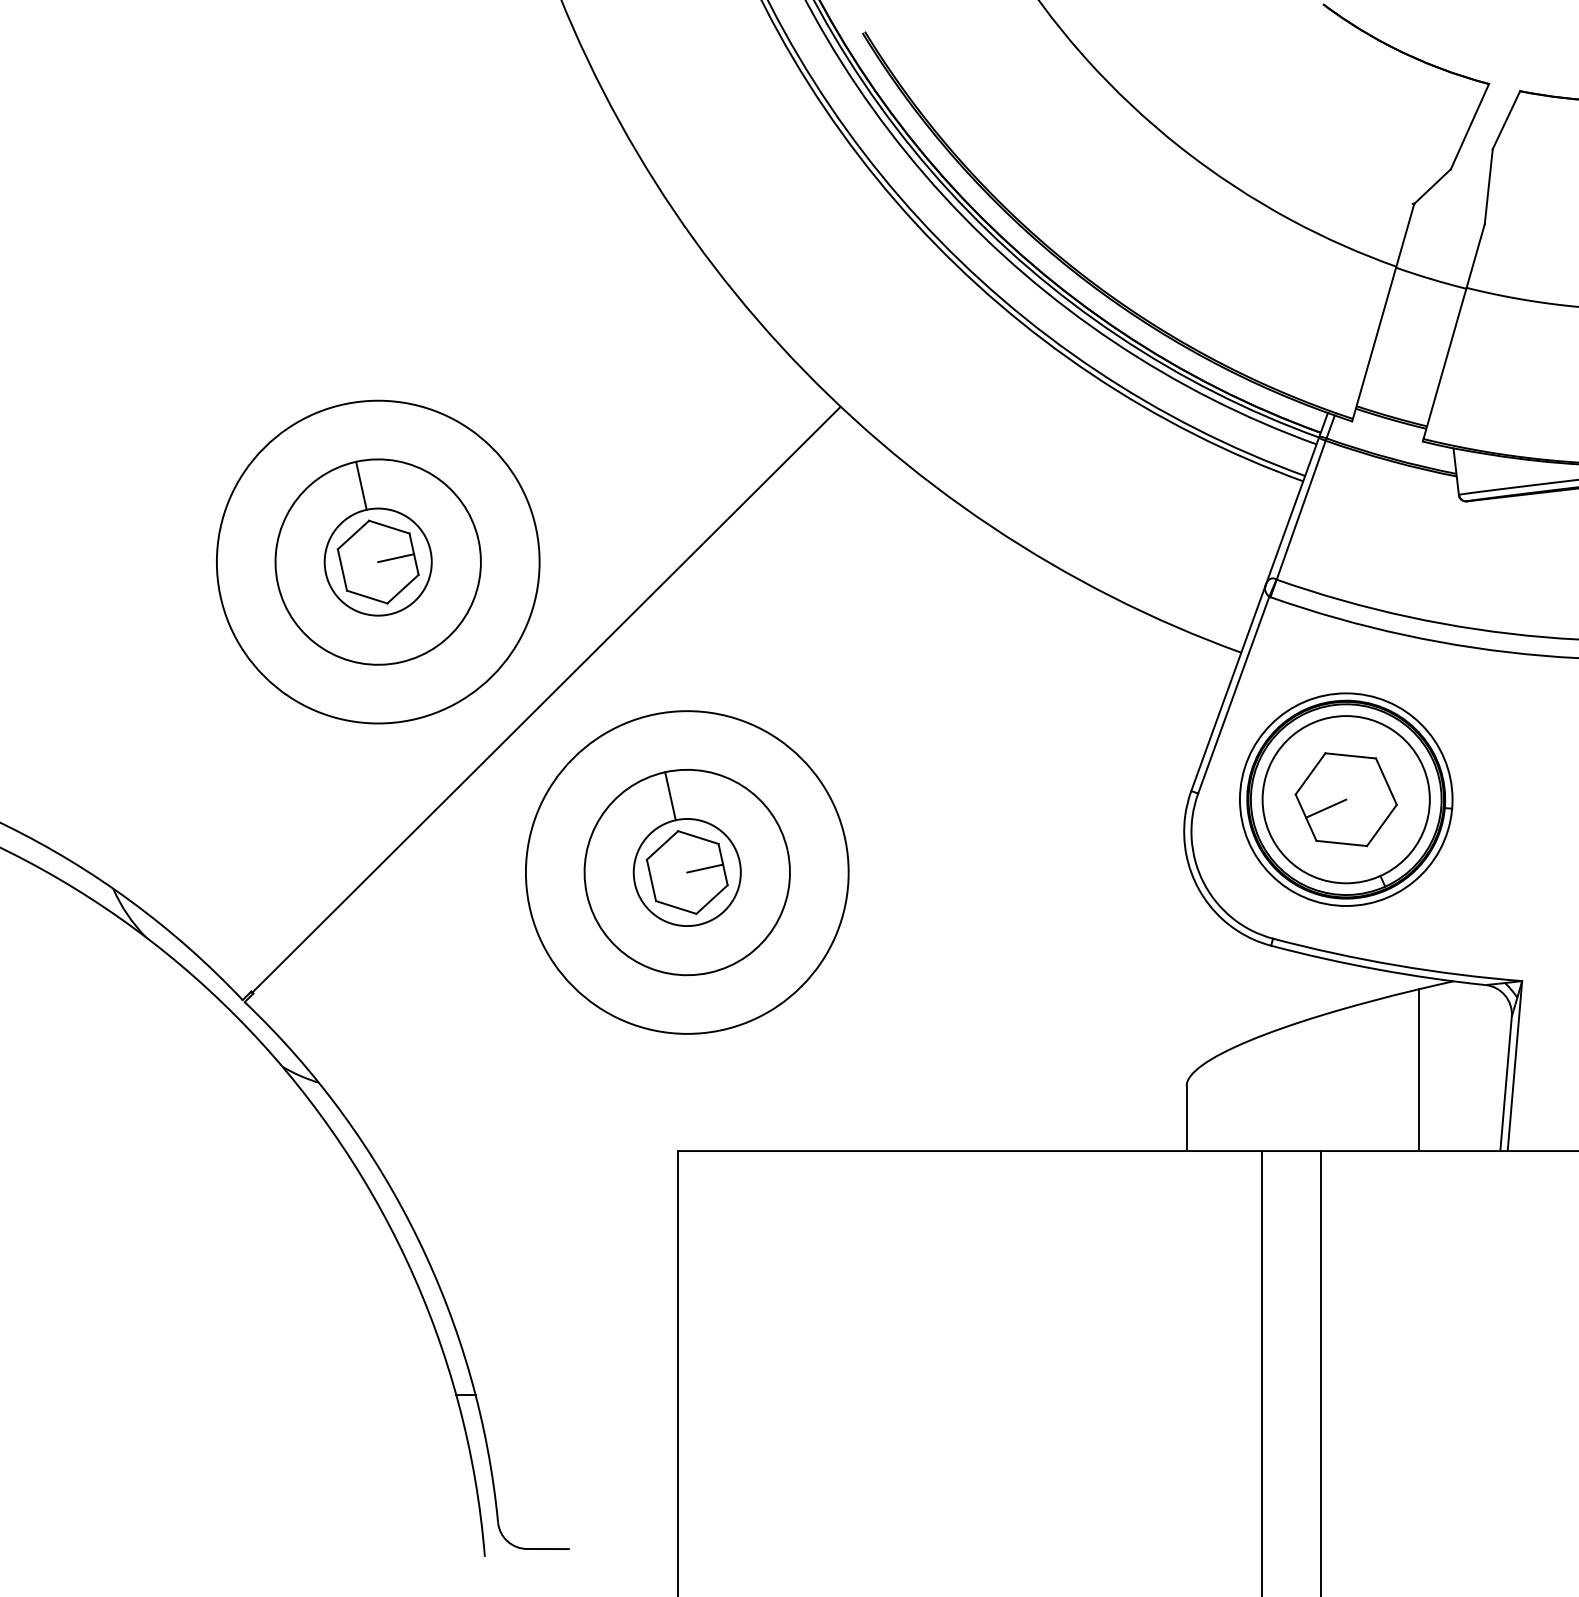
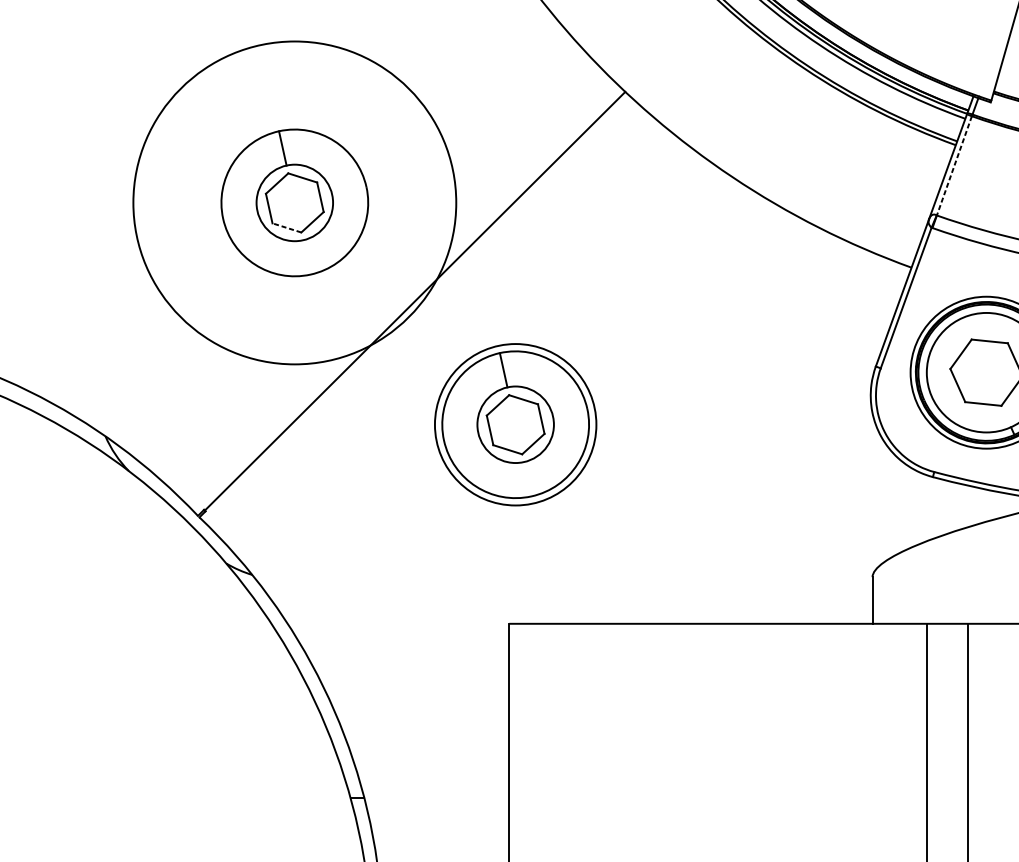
line: (1301, 510) -> (954, 166), solid -> dashed
line: (396, 558) -> (307, 200), removed
circle: (377, 561) -> (294, 202), size x1.4
line: (366, 596) -> (286, 227), solid -> dashed
line: (1326, 808) -> (972, 379), removed
line: (705, 868) -> (528, 421), removed
circle: (686, 872) -> (515, 424), size x0.7

